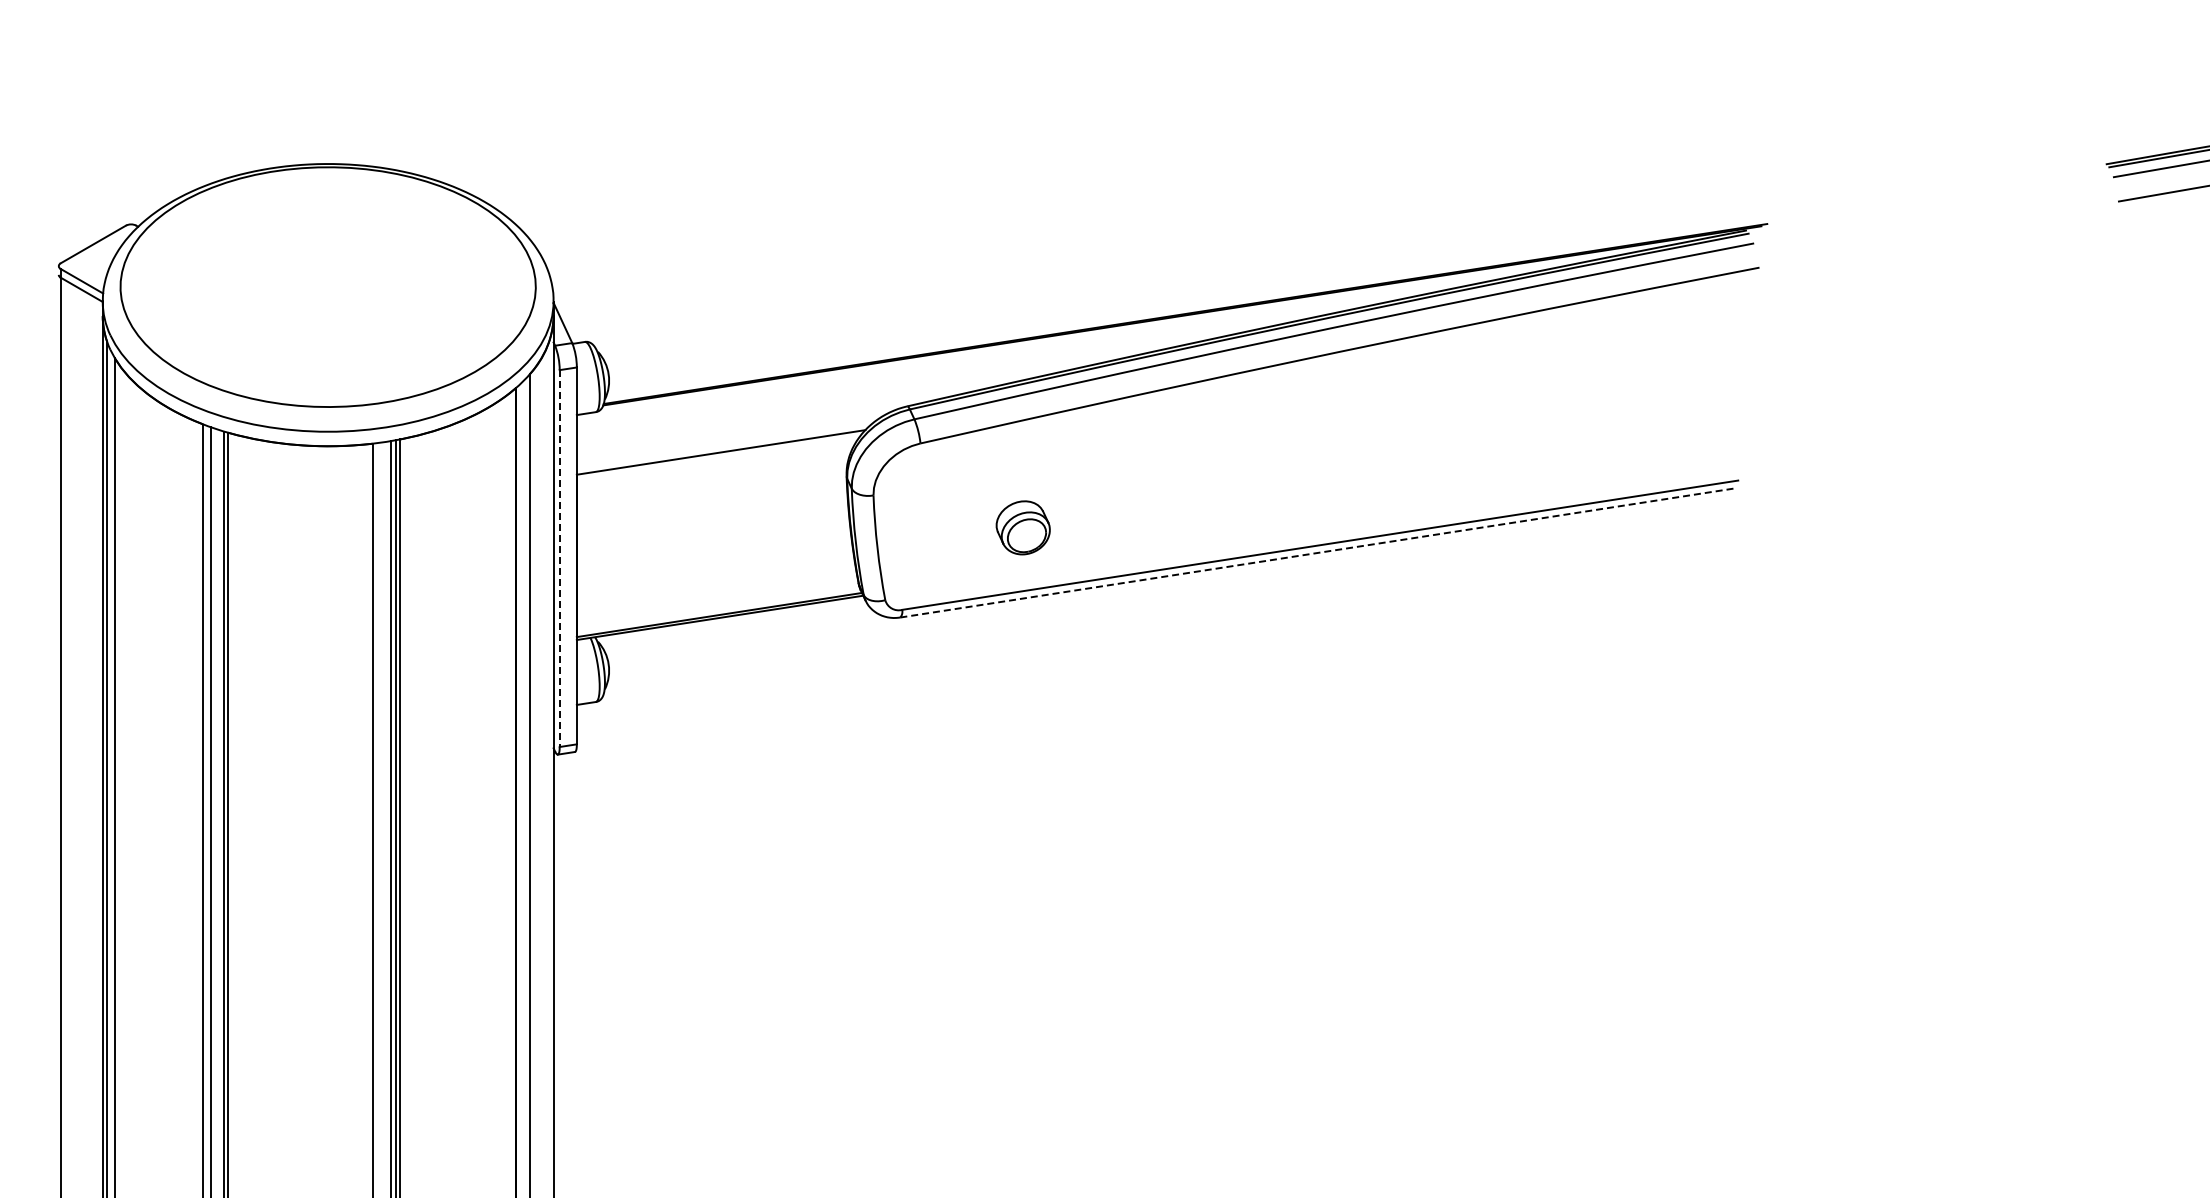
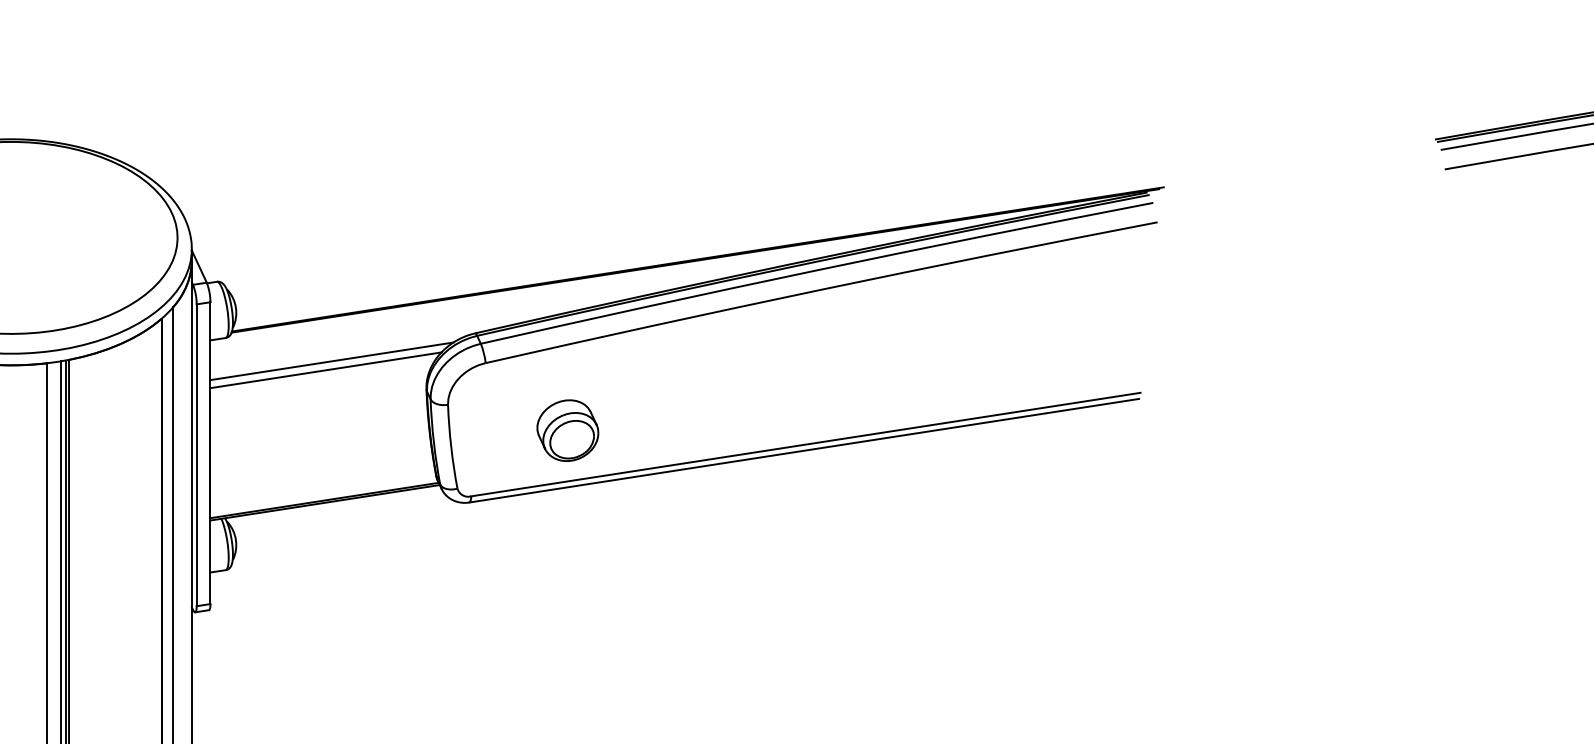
line: (728, 440) -> (331, 360), added
part: (1023, 527) -> (568, 430), size x1.43
line: (1318, 552) -> (804, 450), dashed -> solid
line: (559, 559) -> (196, 456), dashed -> solid

